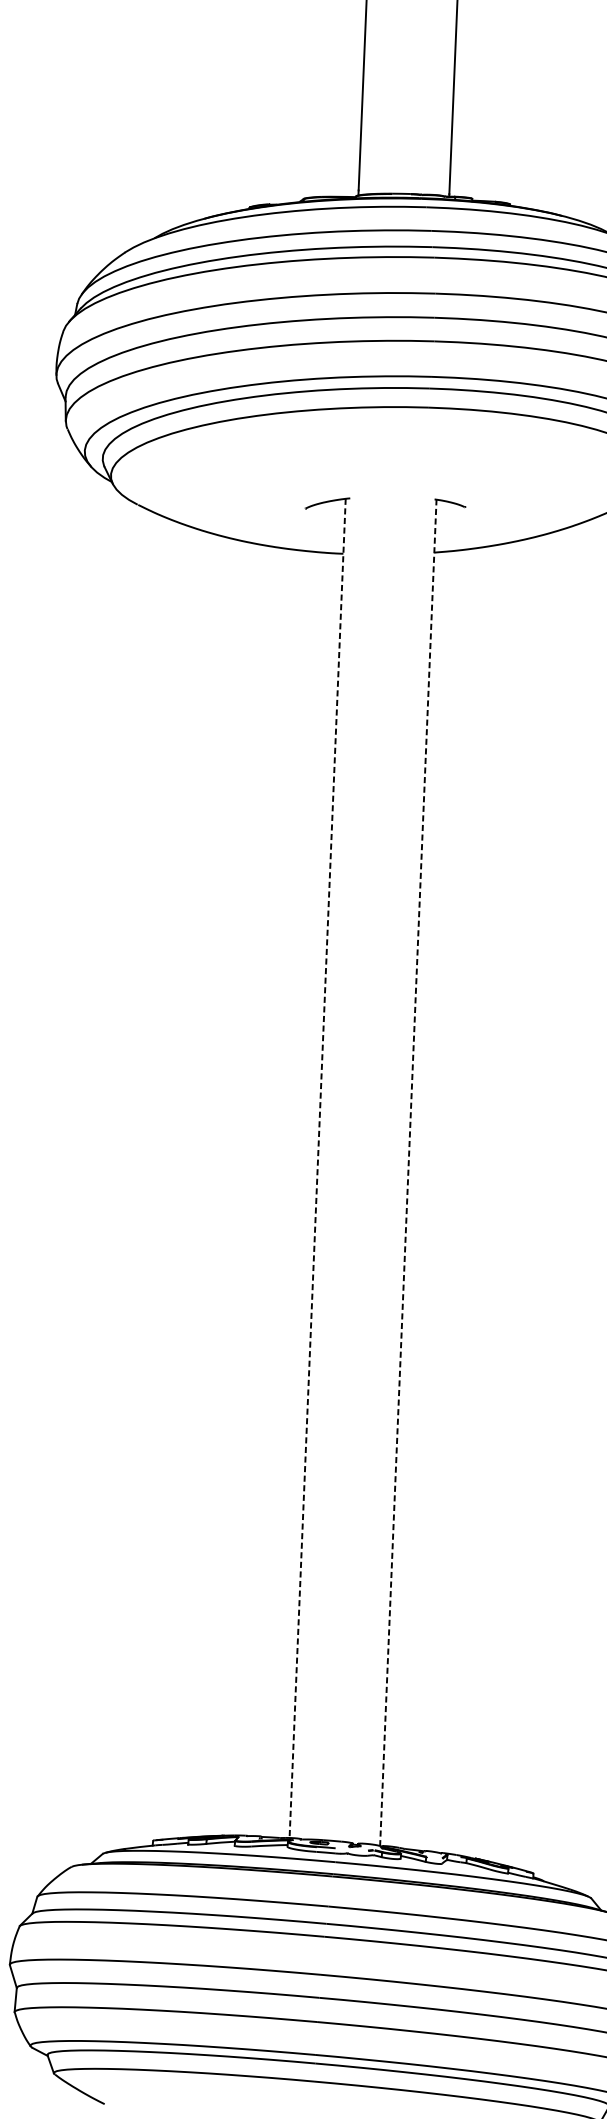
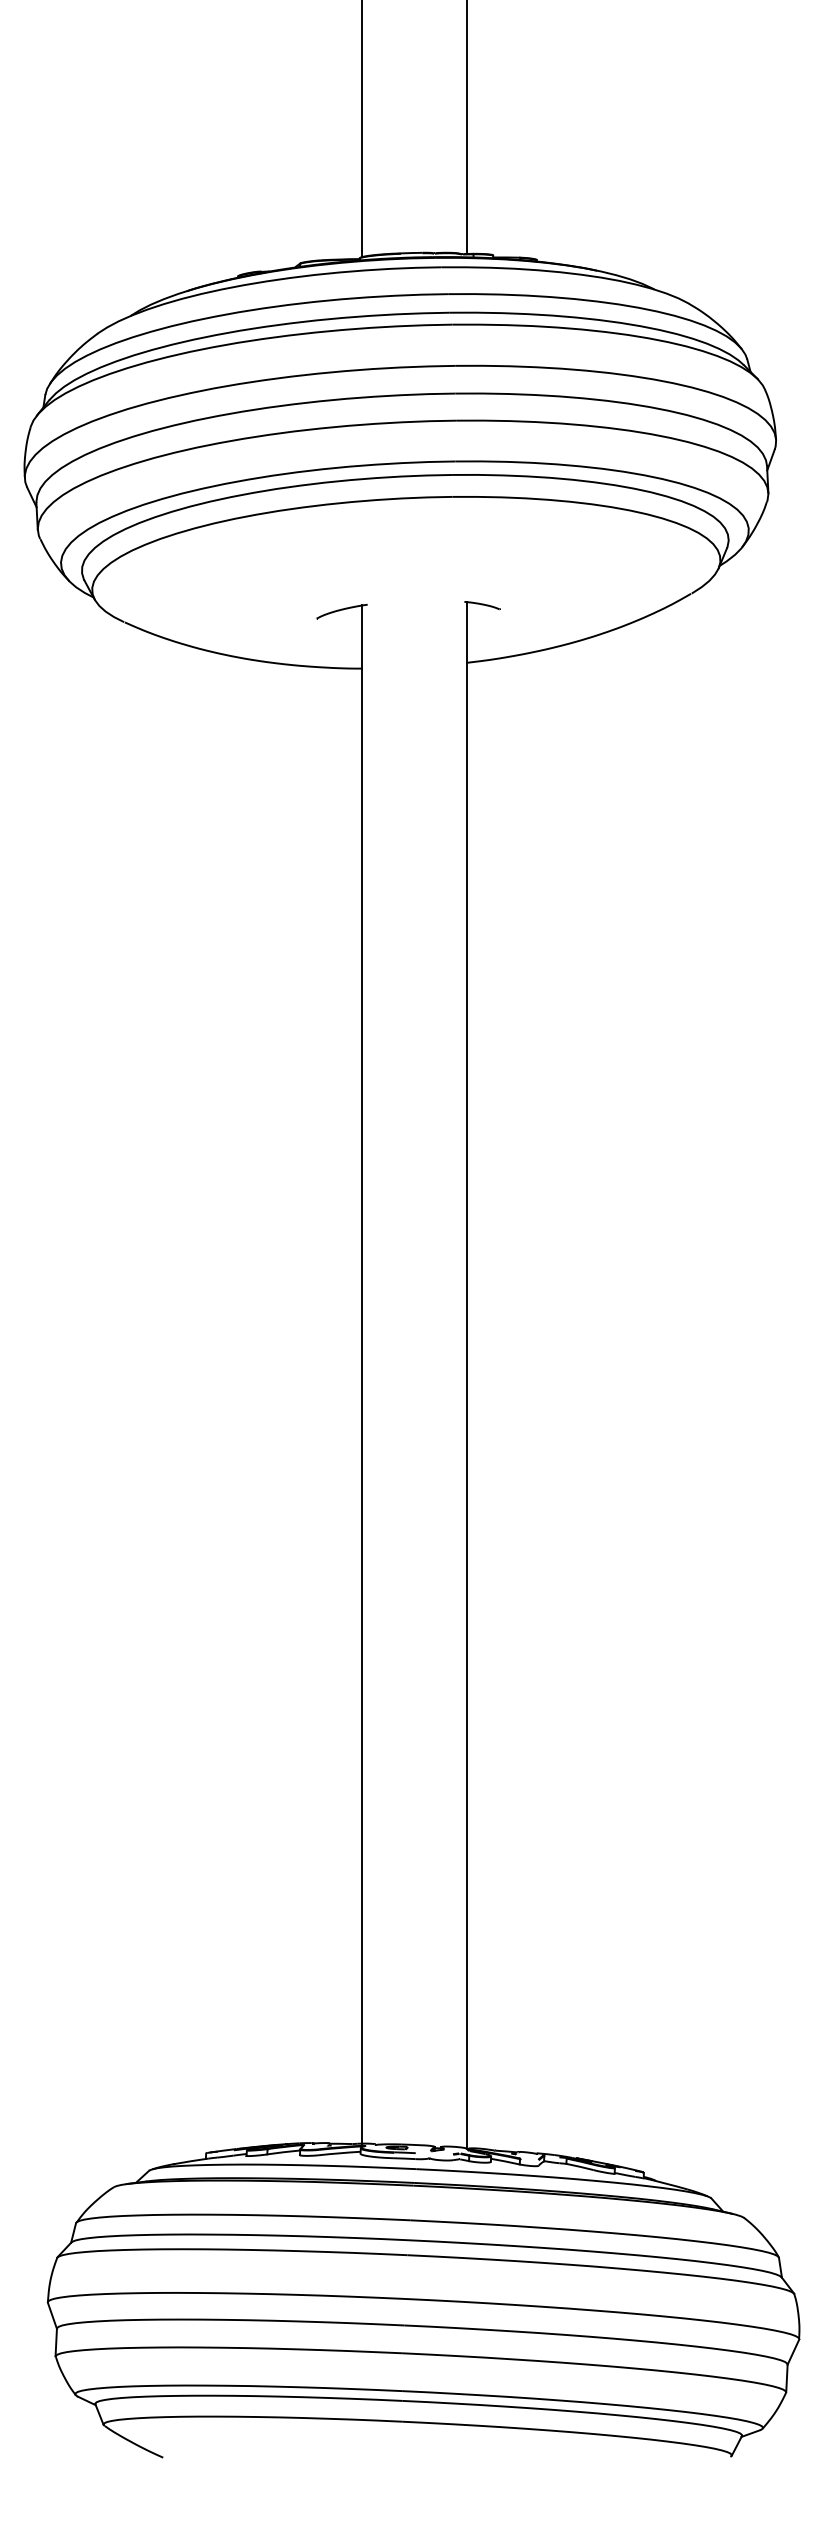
line: (317, 1168) -> (362, 1374), dashed -> solid
line: (408, 1172) -> (466, 1374), dashed -> solid

